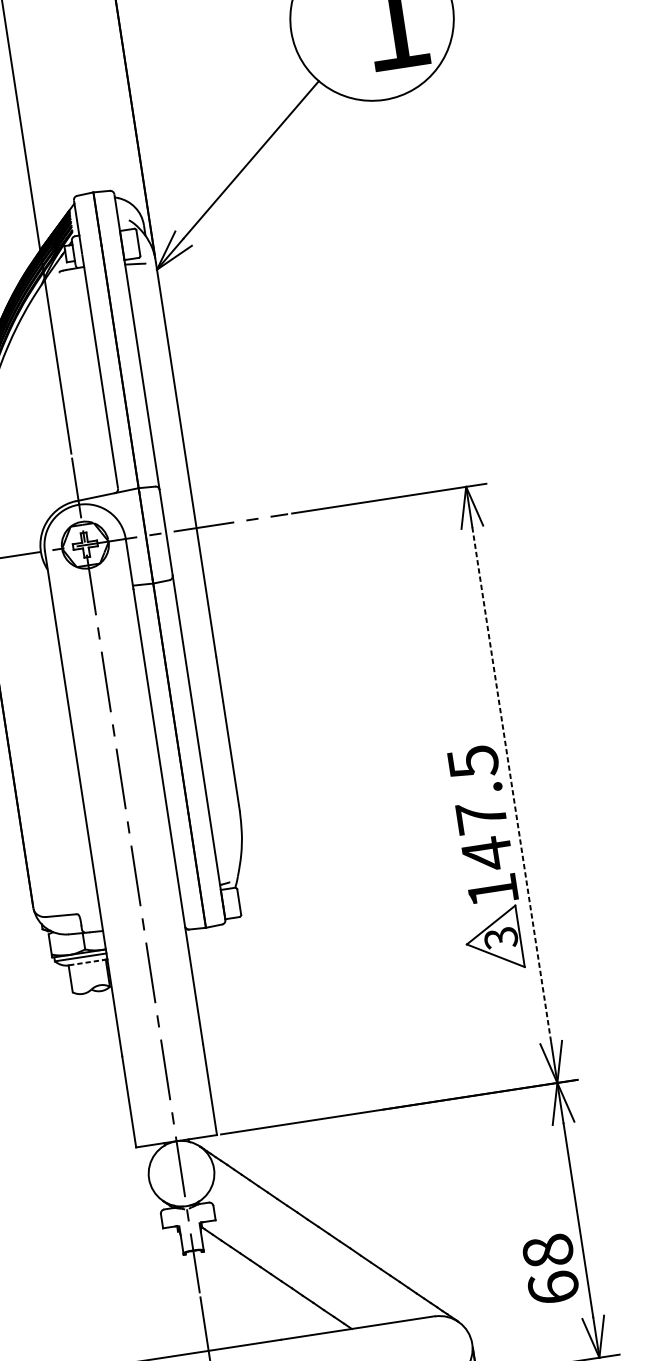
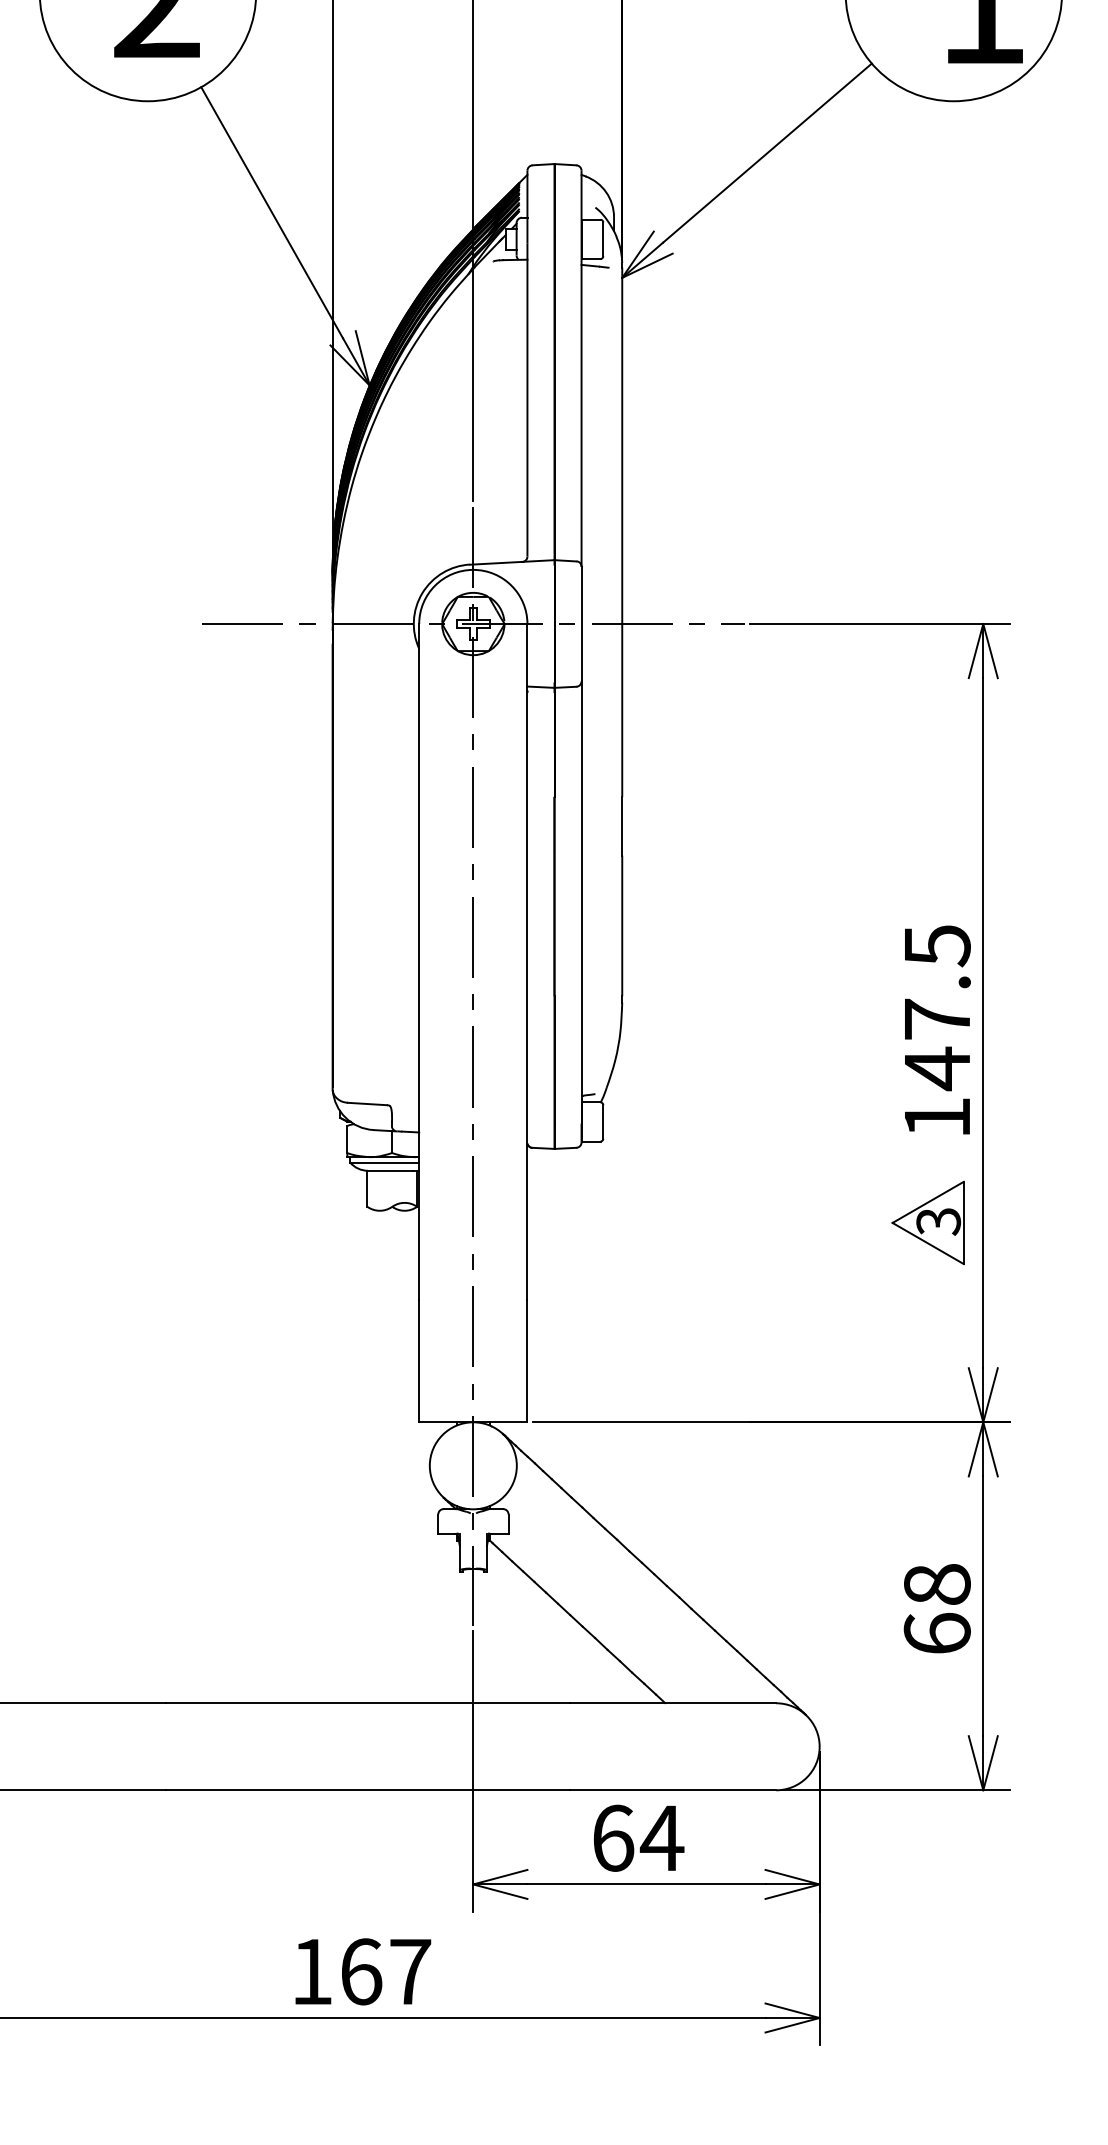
line: (511, 785) -> (983, 1023), dashed -> solid
text: (482, 824) -> (937, 1029), moved
line: (85, 962) -> (390, 1170), dashed -> solid
text: (550, 1269) -> (936, 1608), moved

